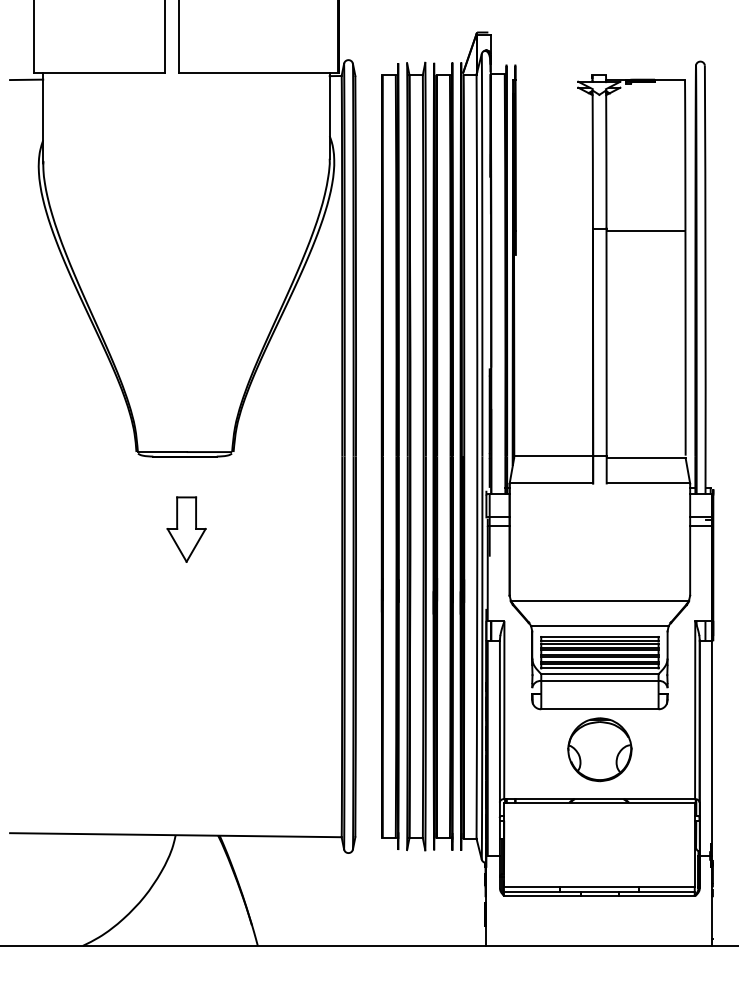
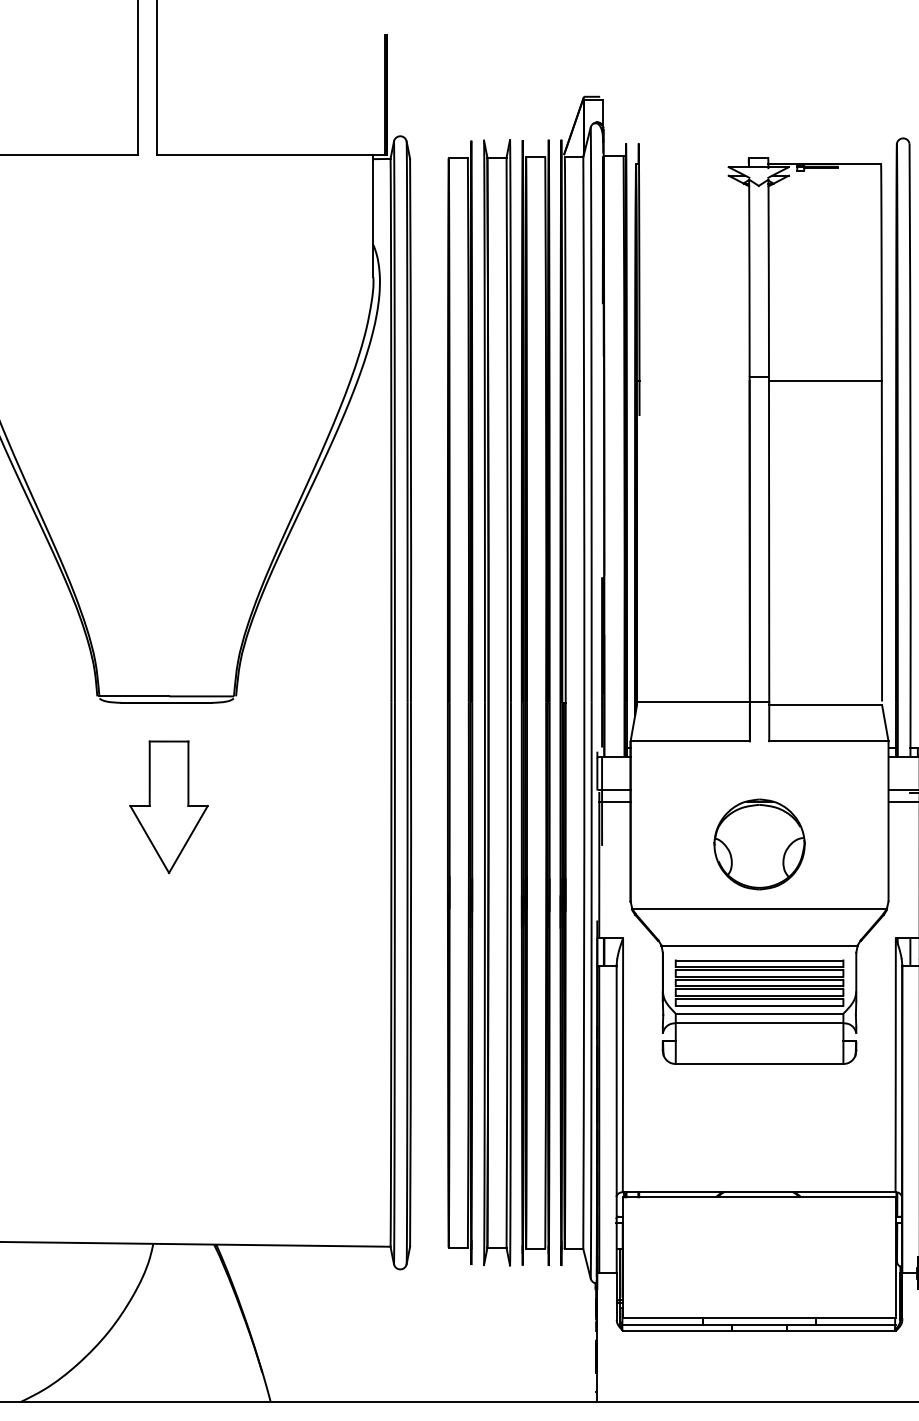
part: (186, 529) -> (168, 807), size x1.43
part: (599, 749) -> (758, 844), moved

